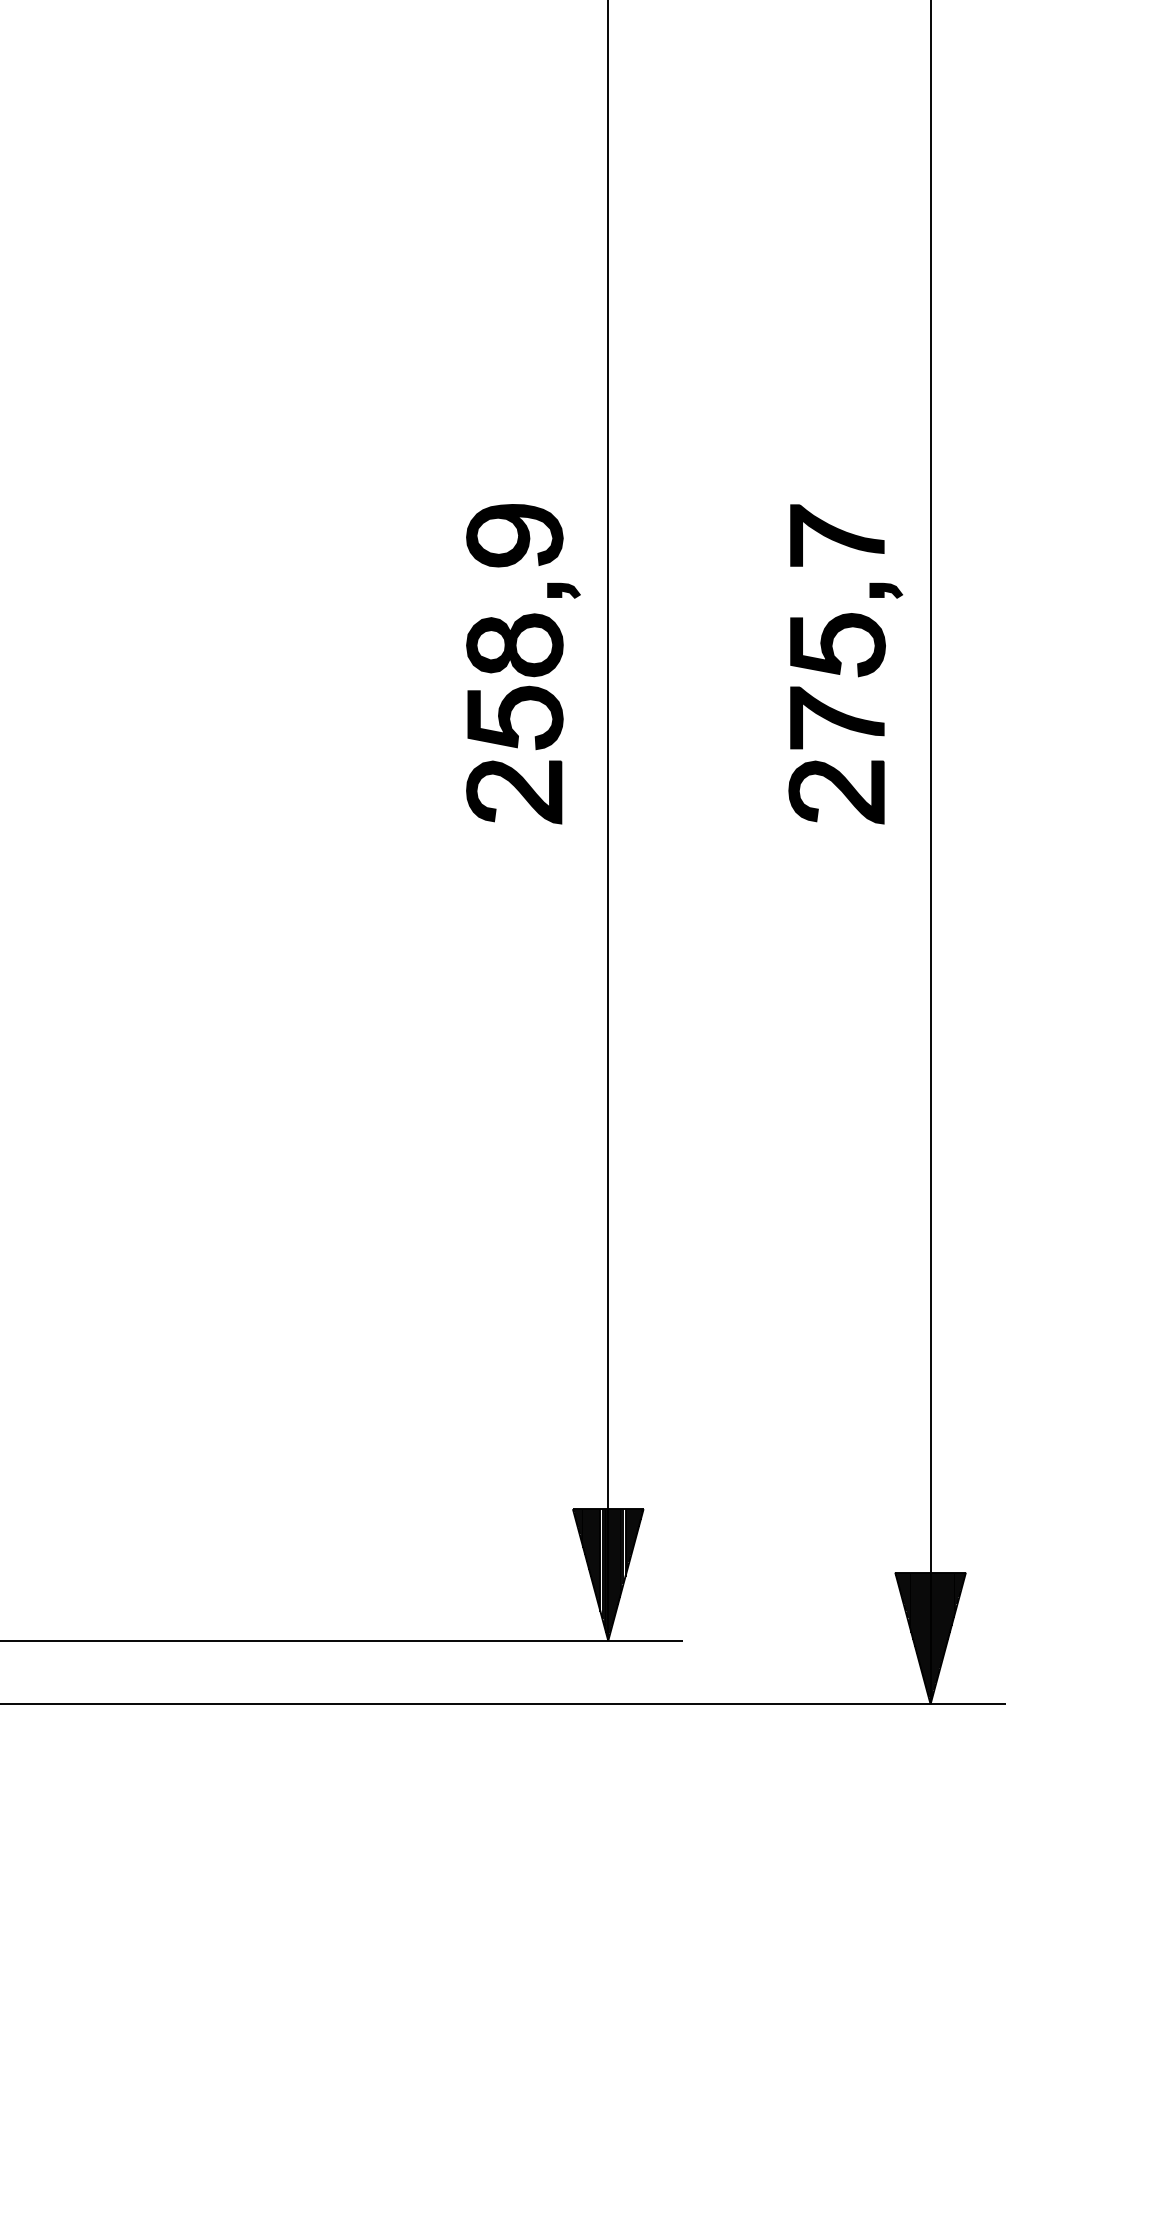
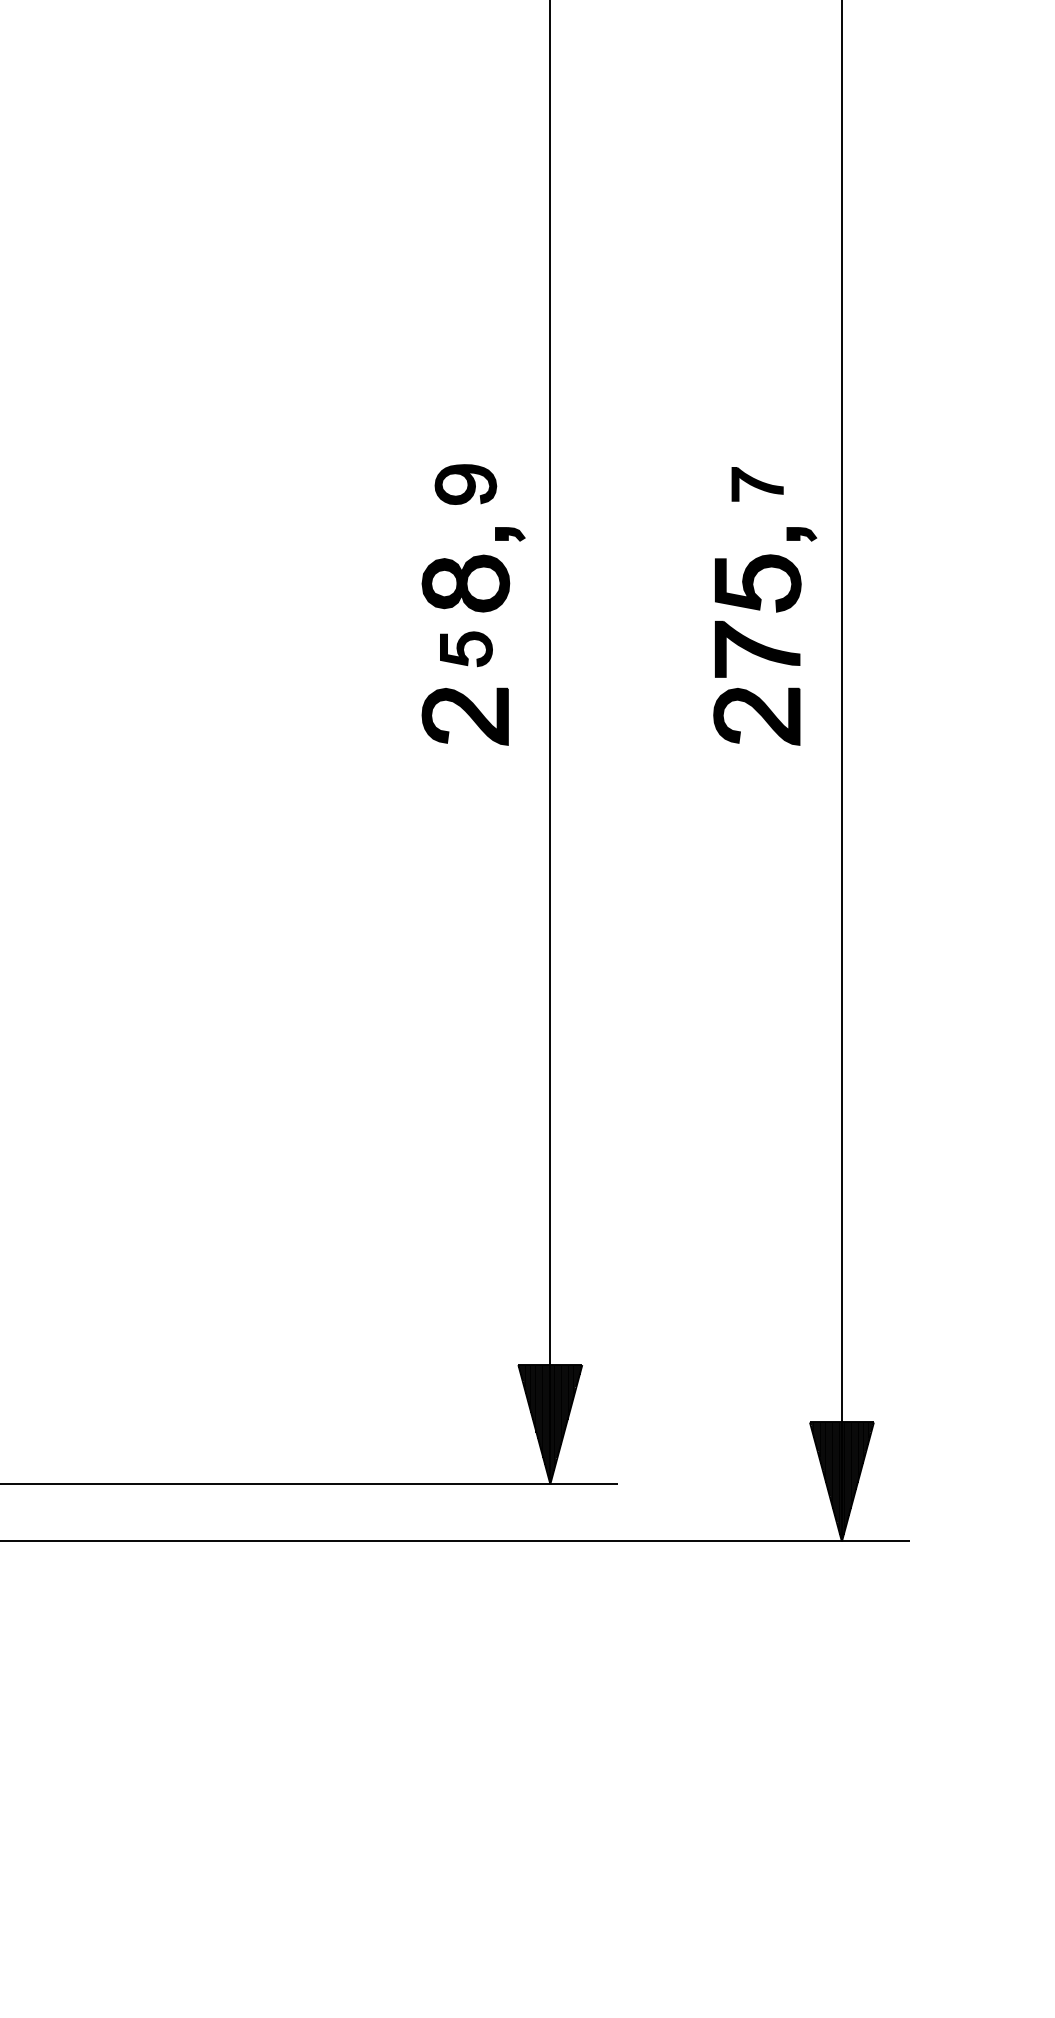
part: (514, 535) -> (465, 484), size x0.7
part: (837, 535) -> (757, 484), size x0.6
part: (515, 717) -> (466, 648), size x0.6

